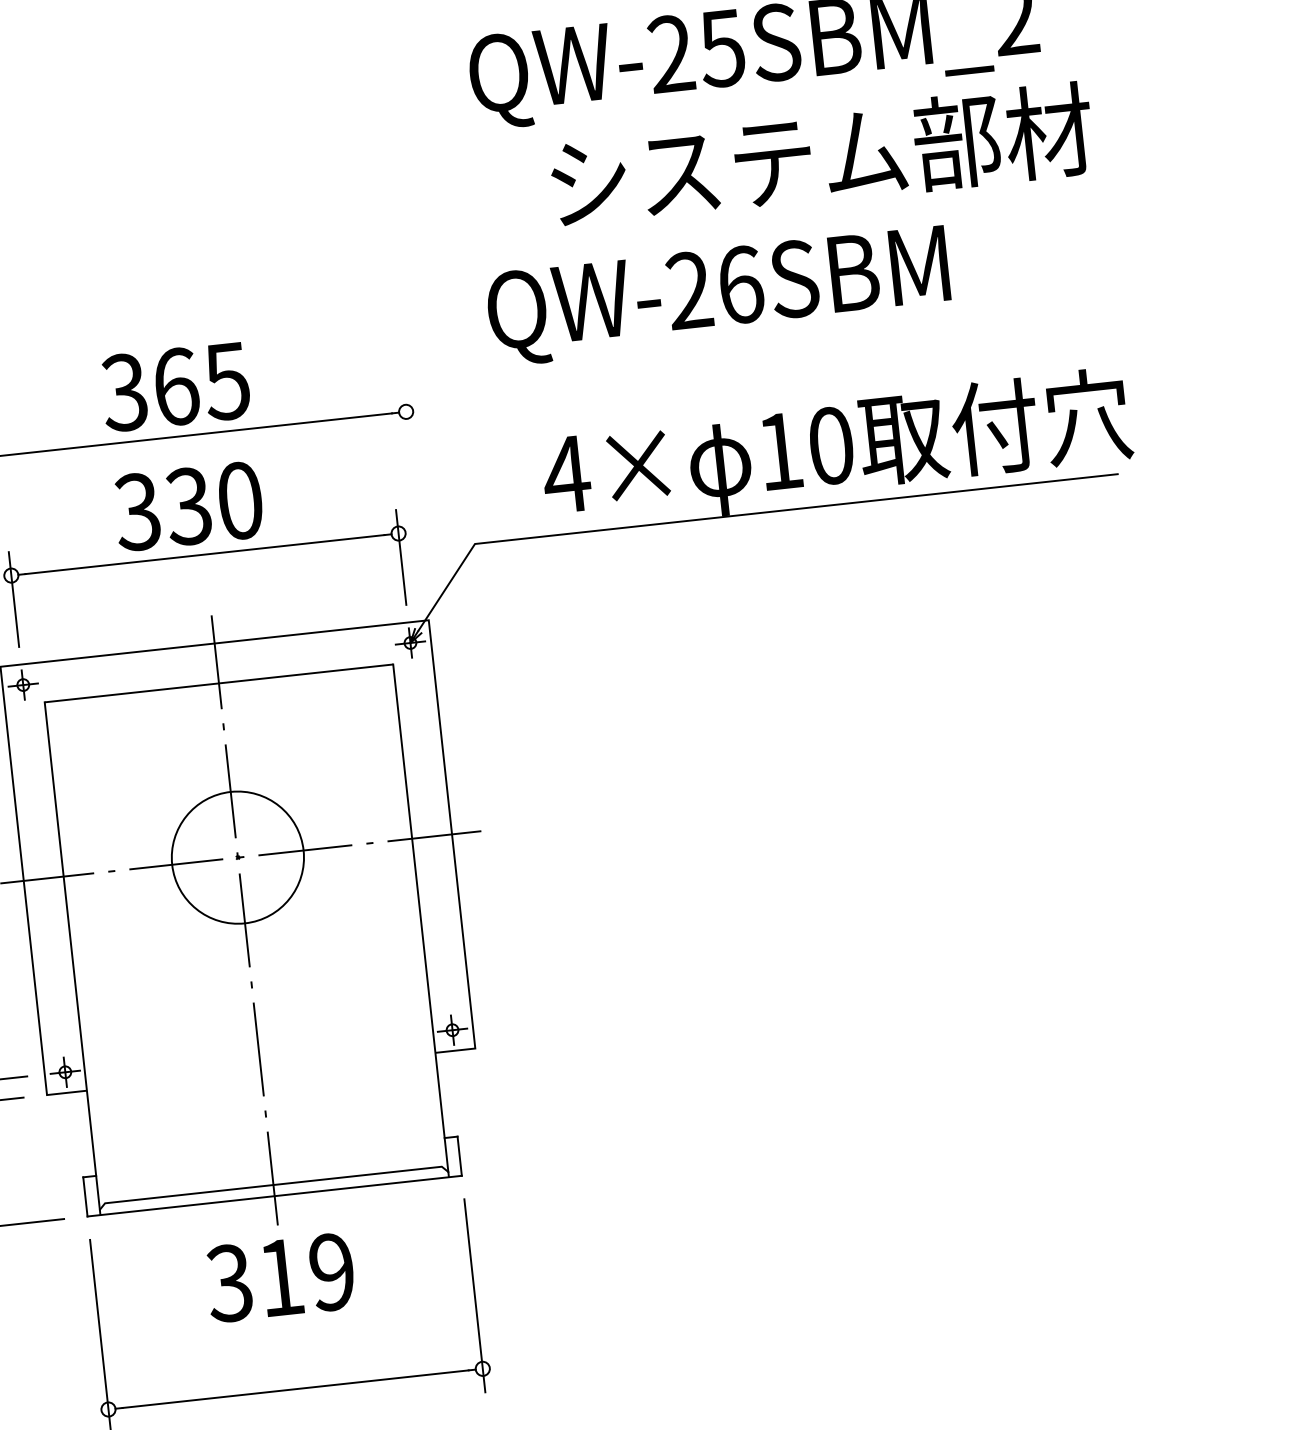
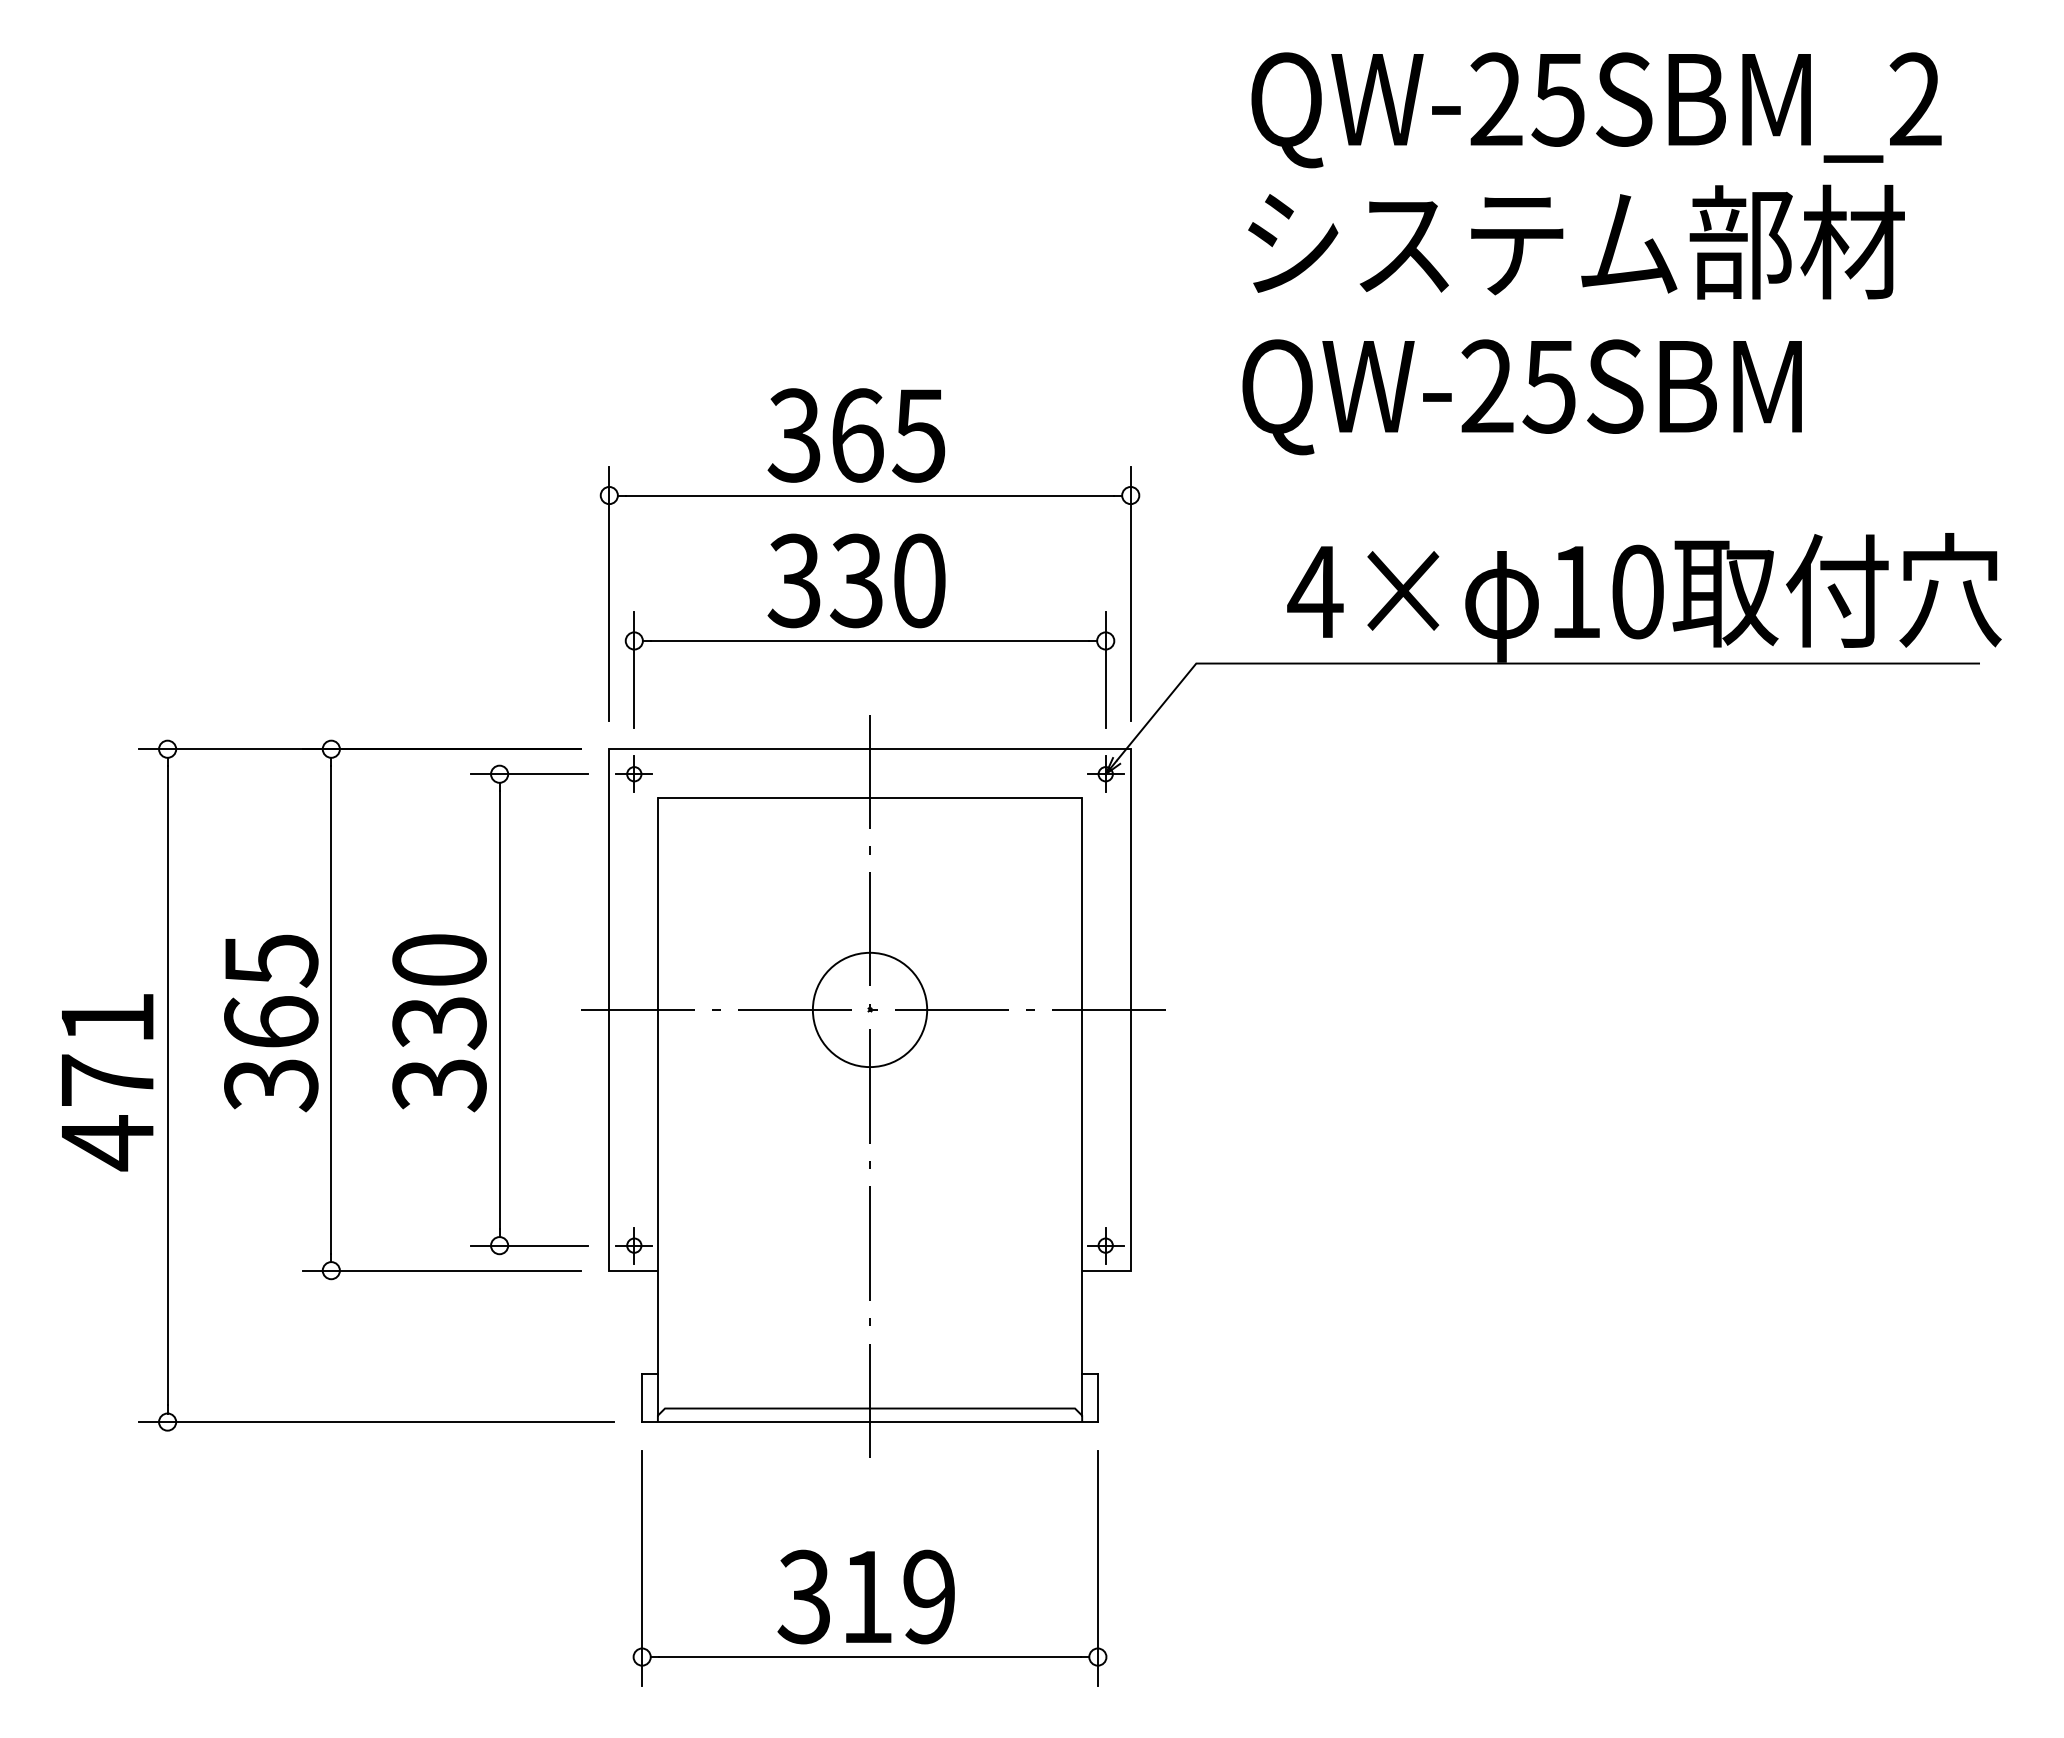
text: (821, 155) -> (1576, 241), moved
text: (740, 284) -> (1549, 386), QW-26SBM -> QW-25SBM
line: (414, 492) -> (1130, 593), added
circle: (237, 857) -> (869, 1009), size x0.71
text: (279, 1277) -> (865, 1596), moved

